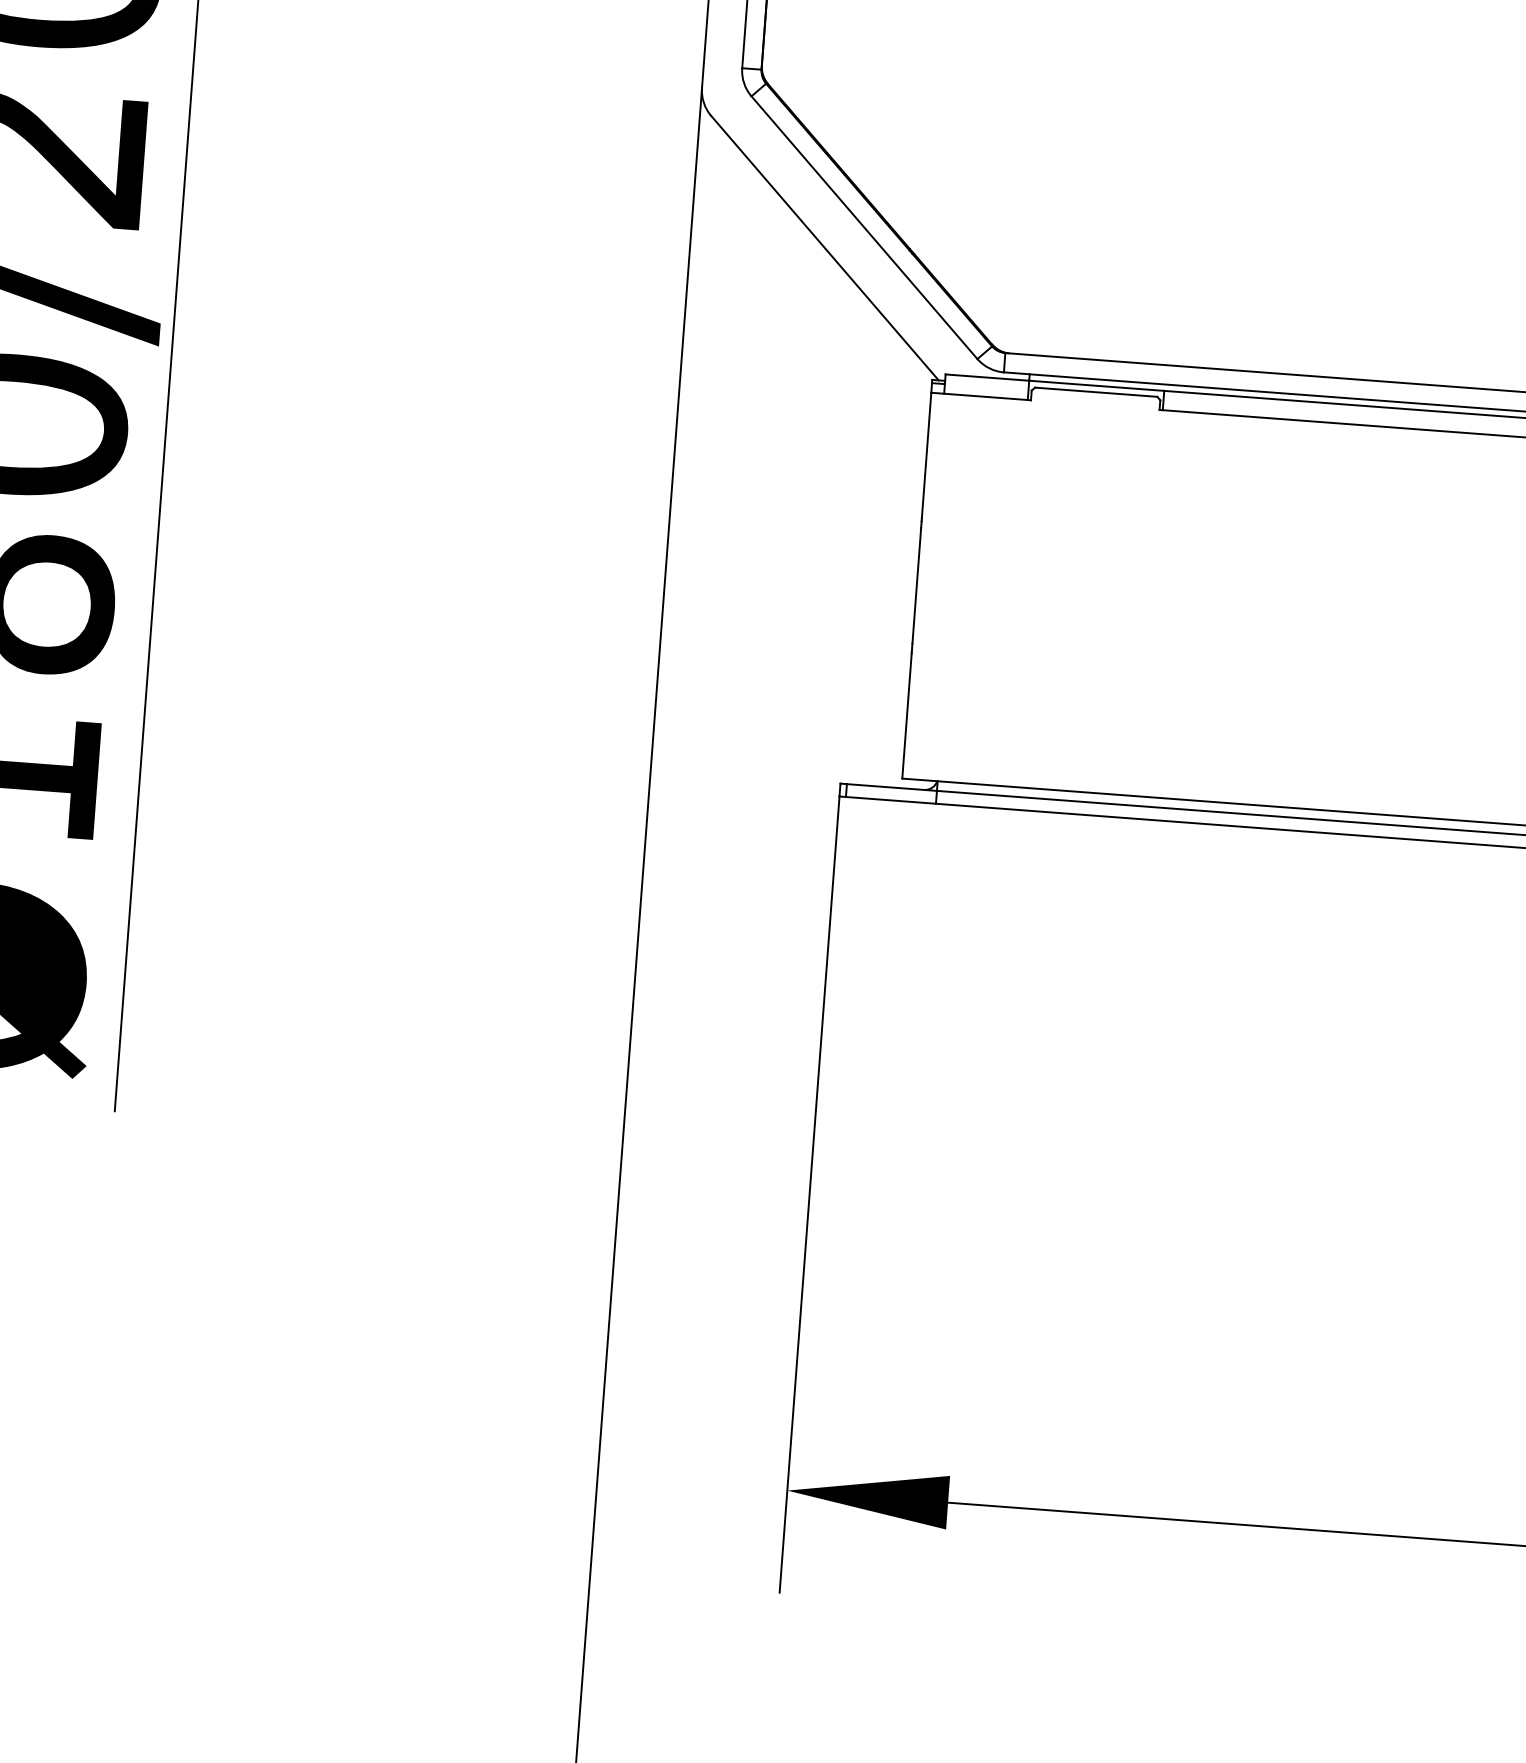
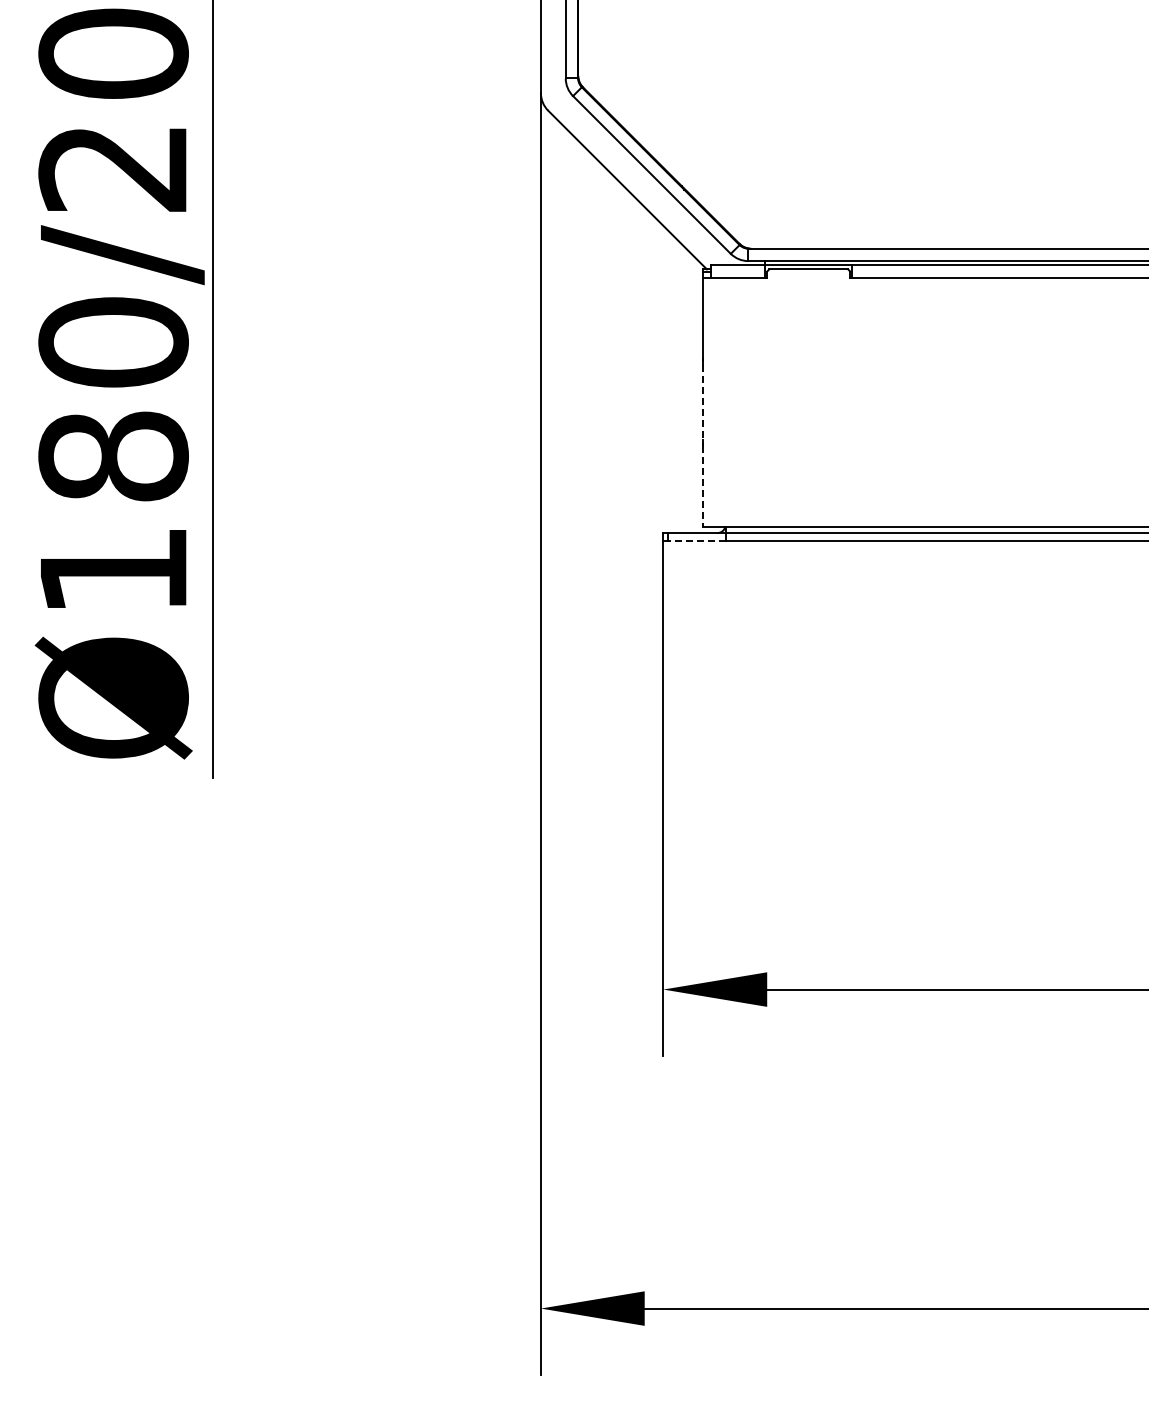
line: (916, 585) -> (702, 402), solid -> dashed
line: (906, 716) -> (702, 486), solid -> dashed
line: (890, 800) -> (696, 541), solid -> dashed

